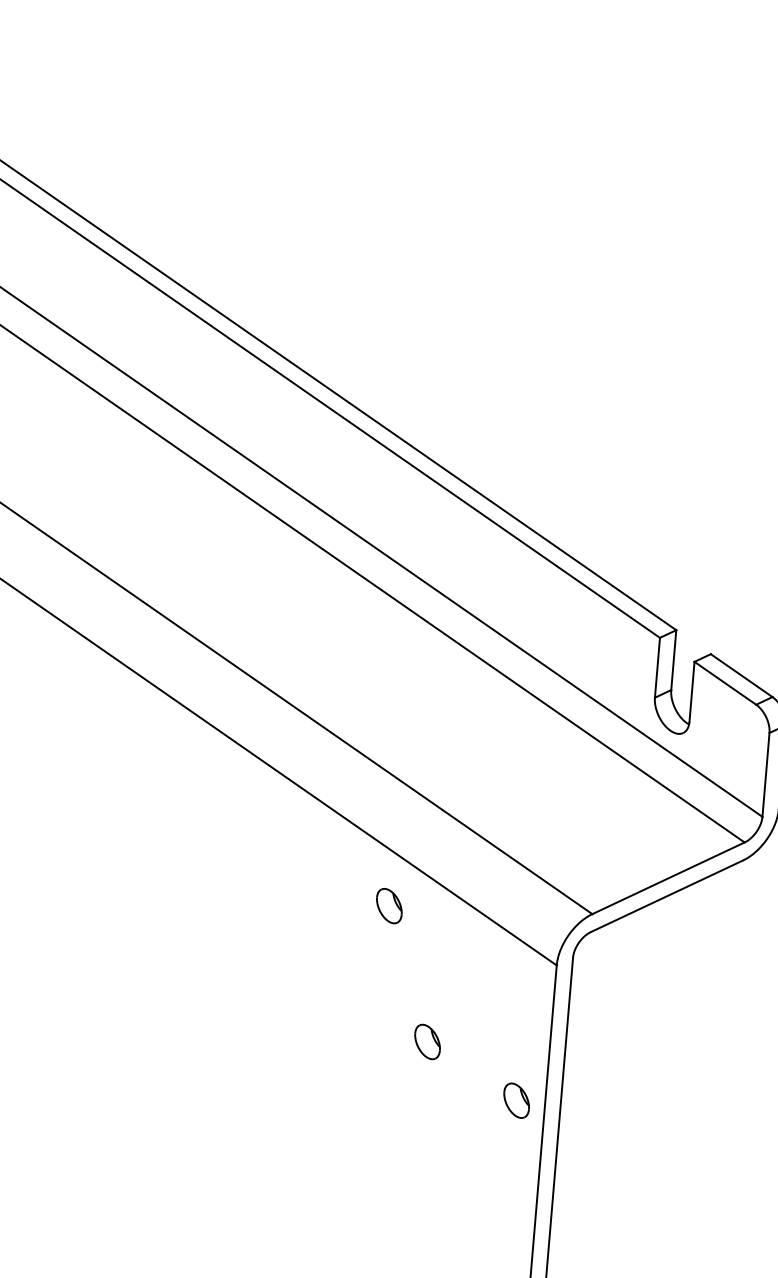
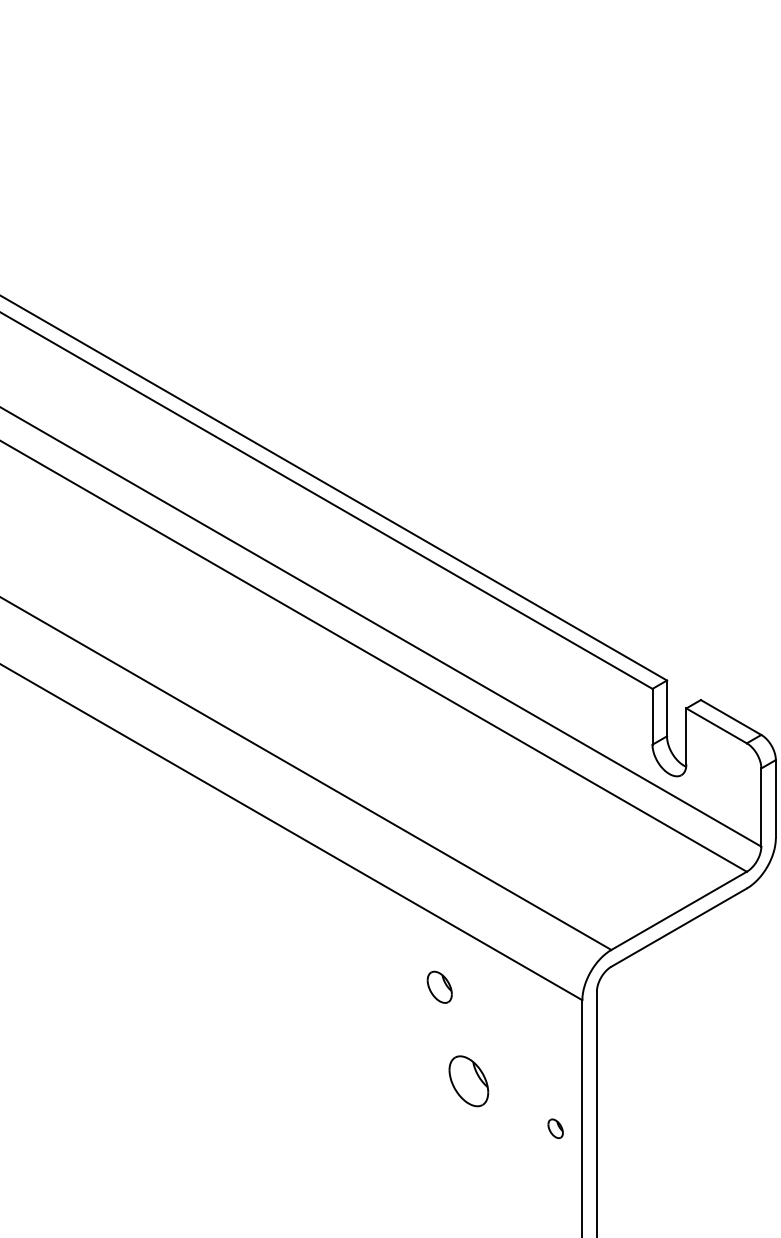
part: (389, 905) -> (439, 986), moved
part: (427, 1041) -> (468, 1080), size x1.6
part: (516, 1100) -> (555, 1128), size x0.6

